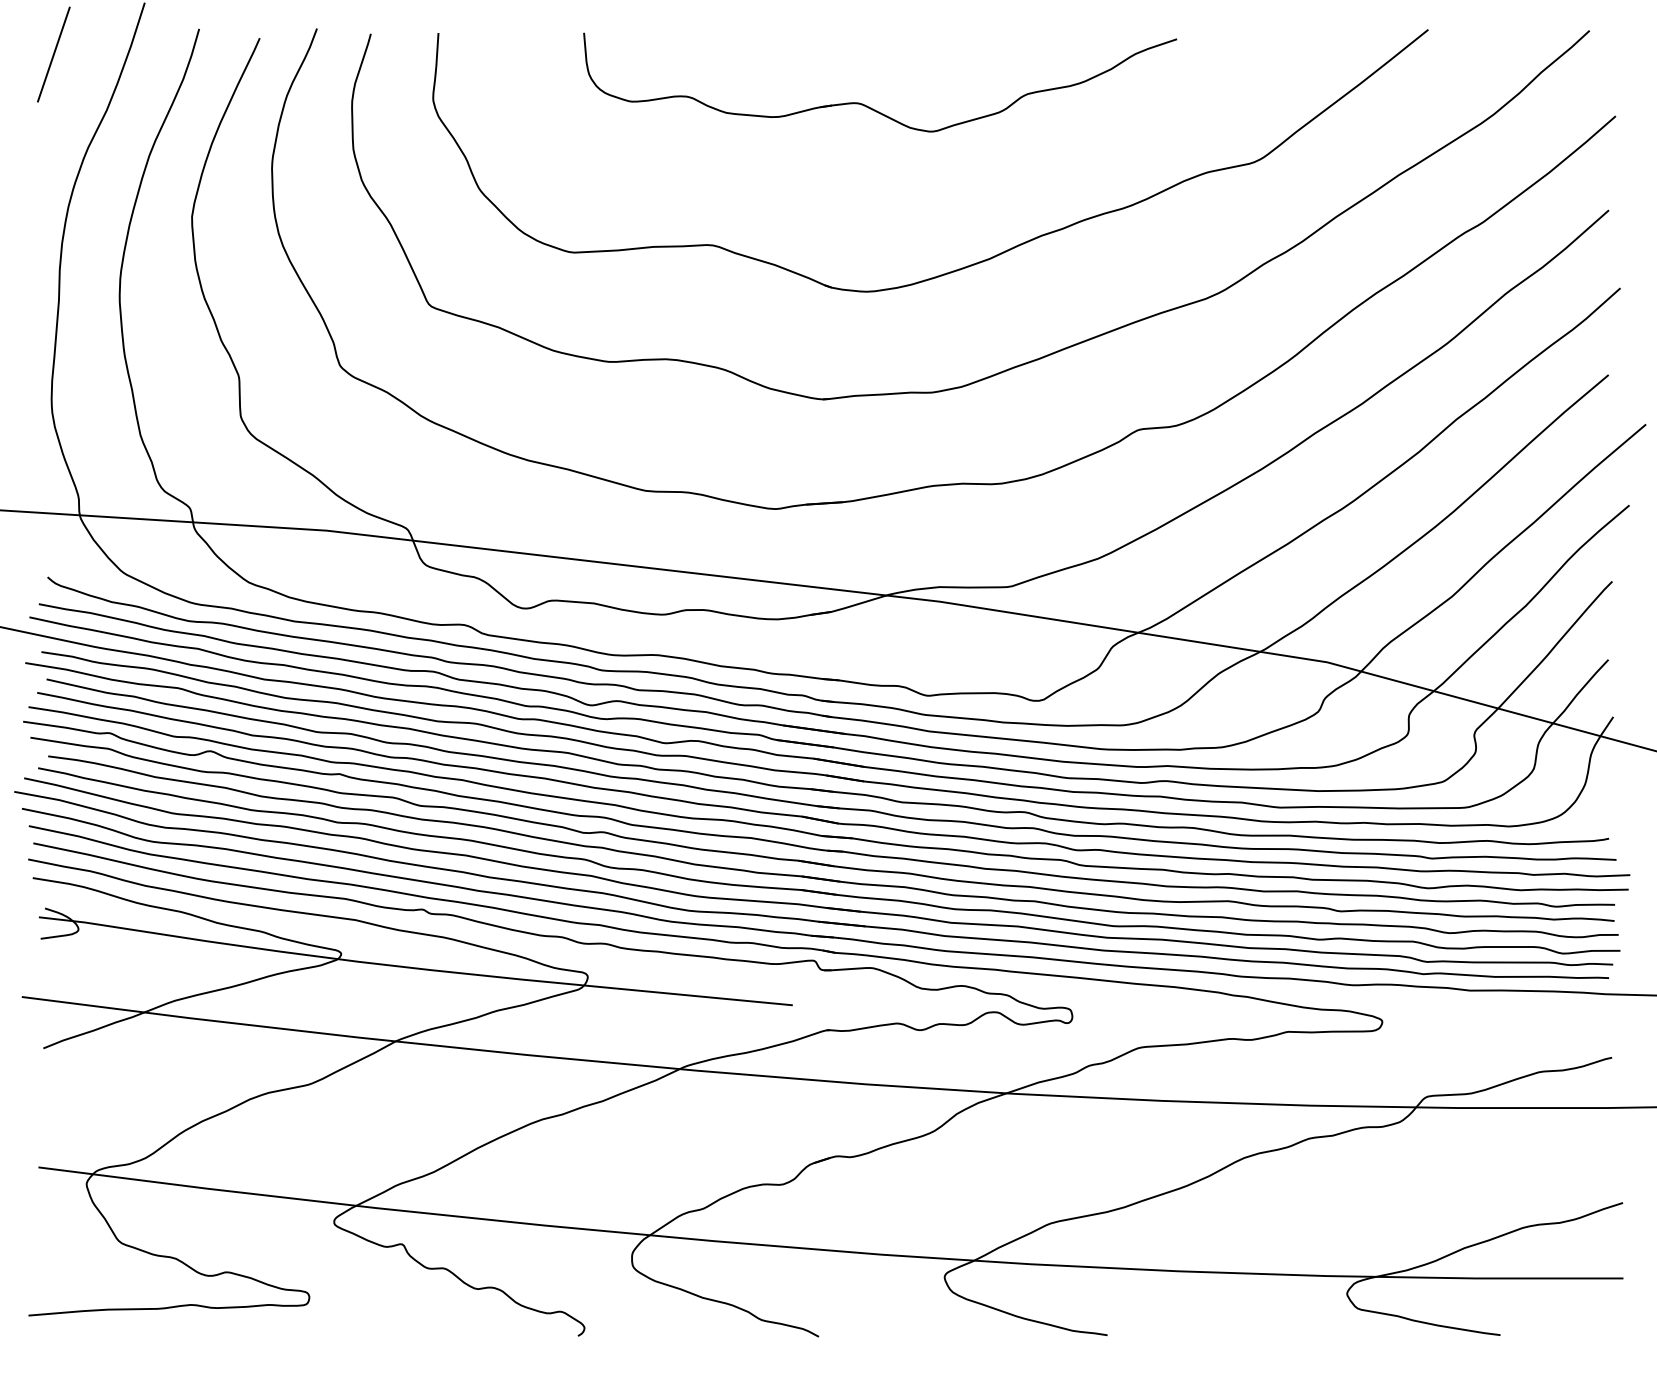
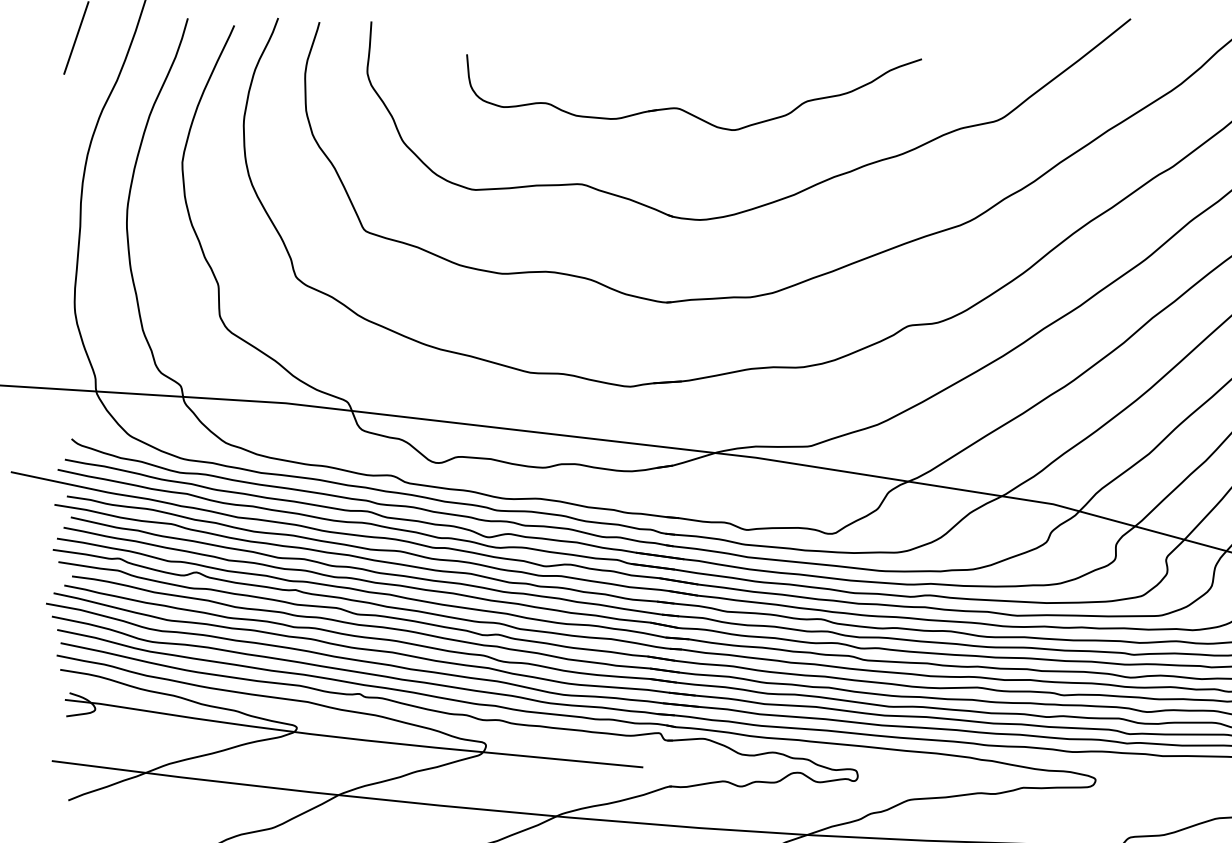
part: (869, 106) -> (686, 110), moved

